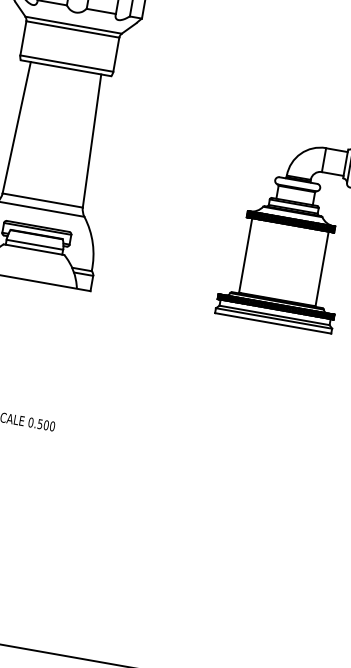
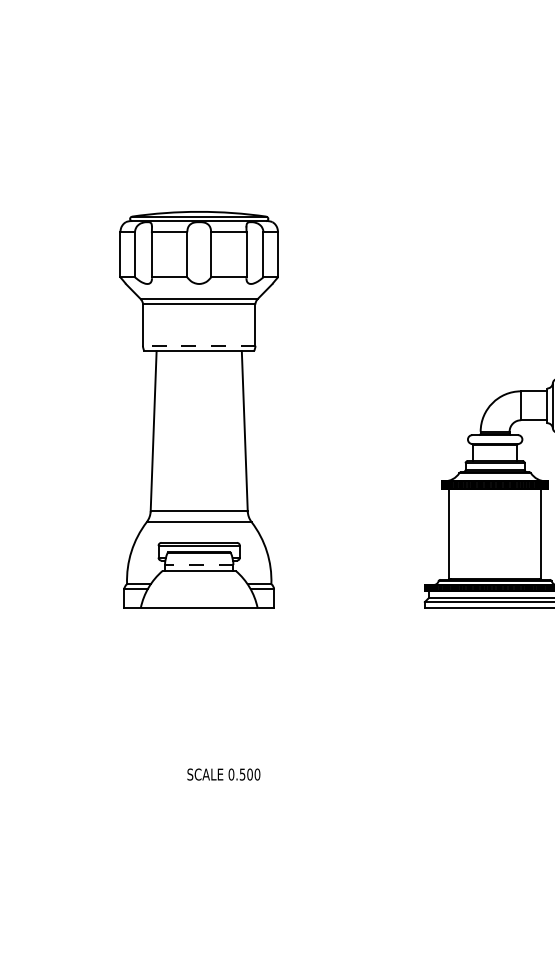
line: (66, 63) -> (198, 345), solid -> dashed
line: (34, 245) -> (198, 565), solid -> dashed

